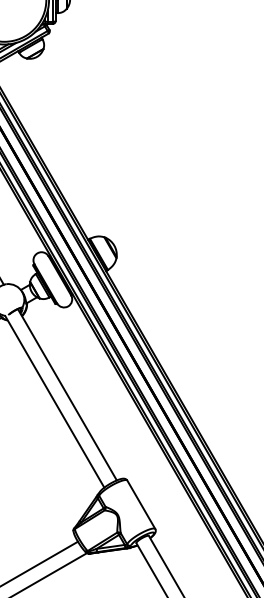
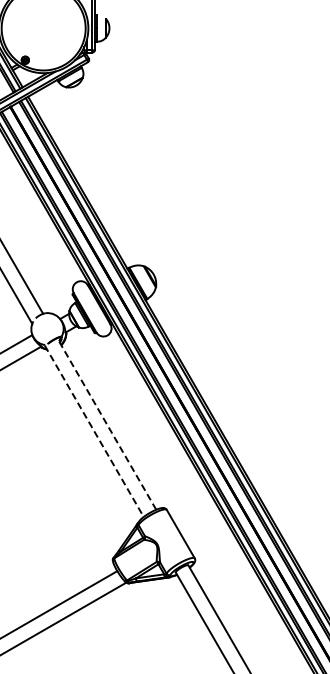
line: (67, 394) -> (106, 423), solid -> dashed
line: (55, 402) -> (94, 431), solid -> dashed

